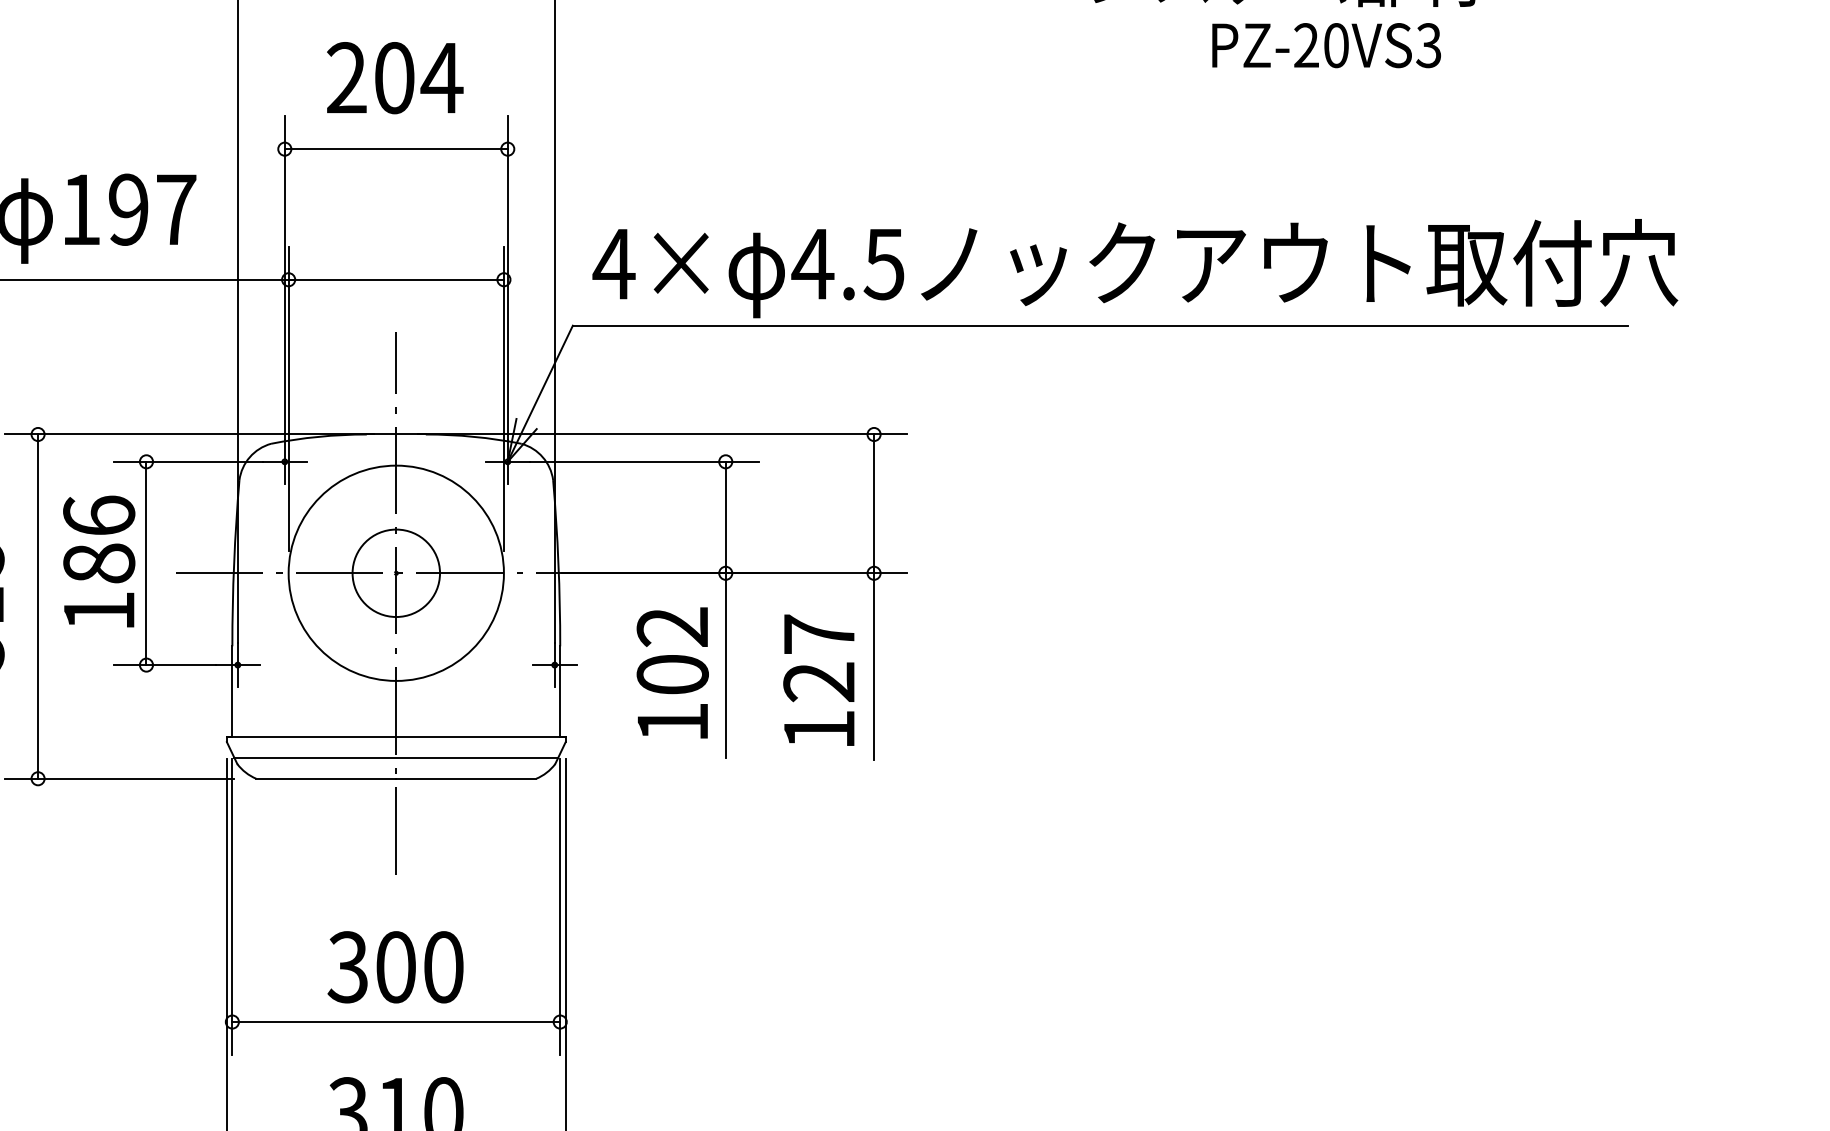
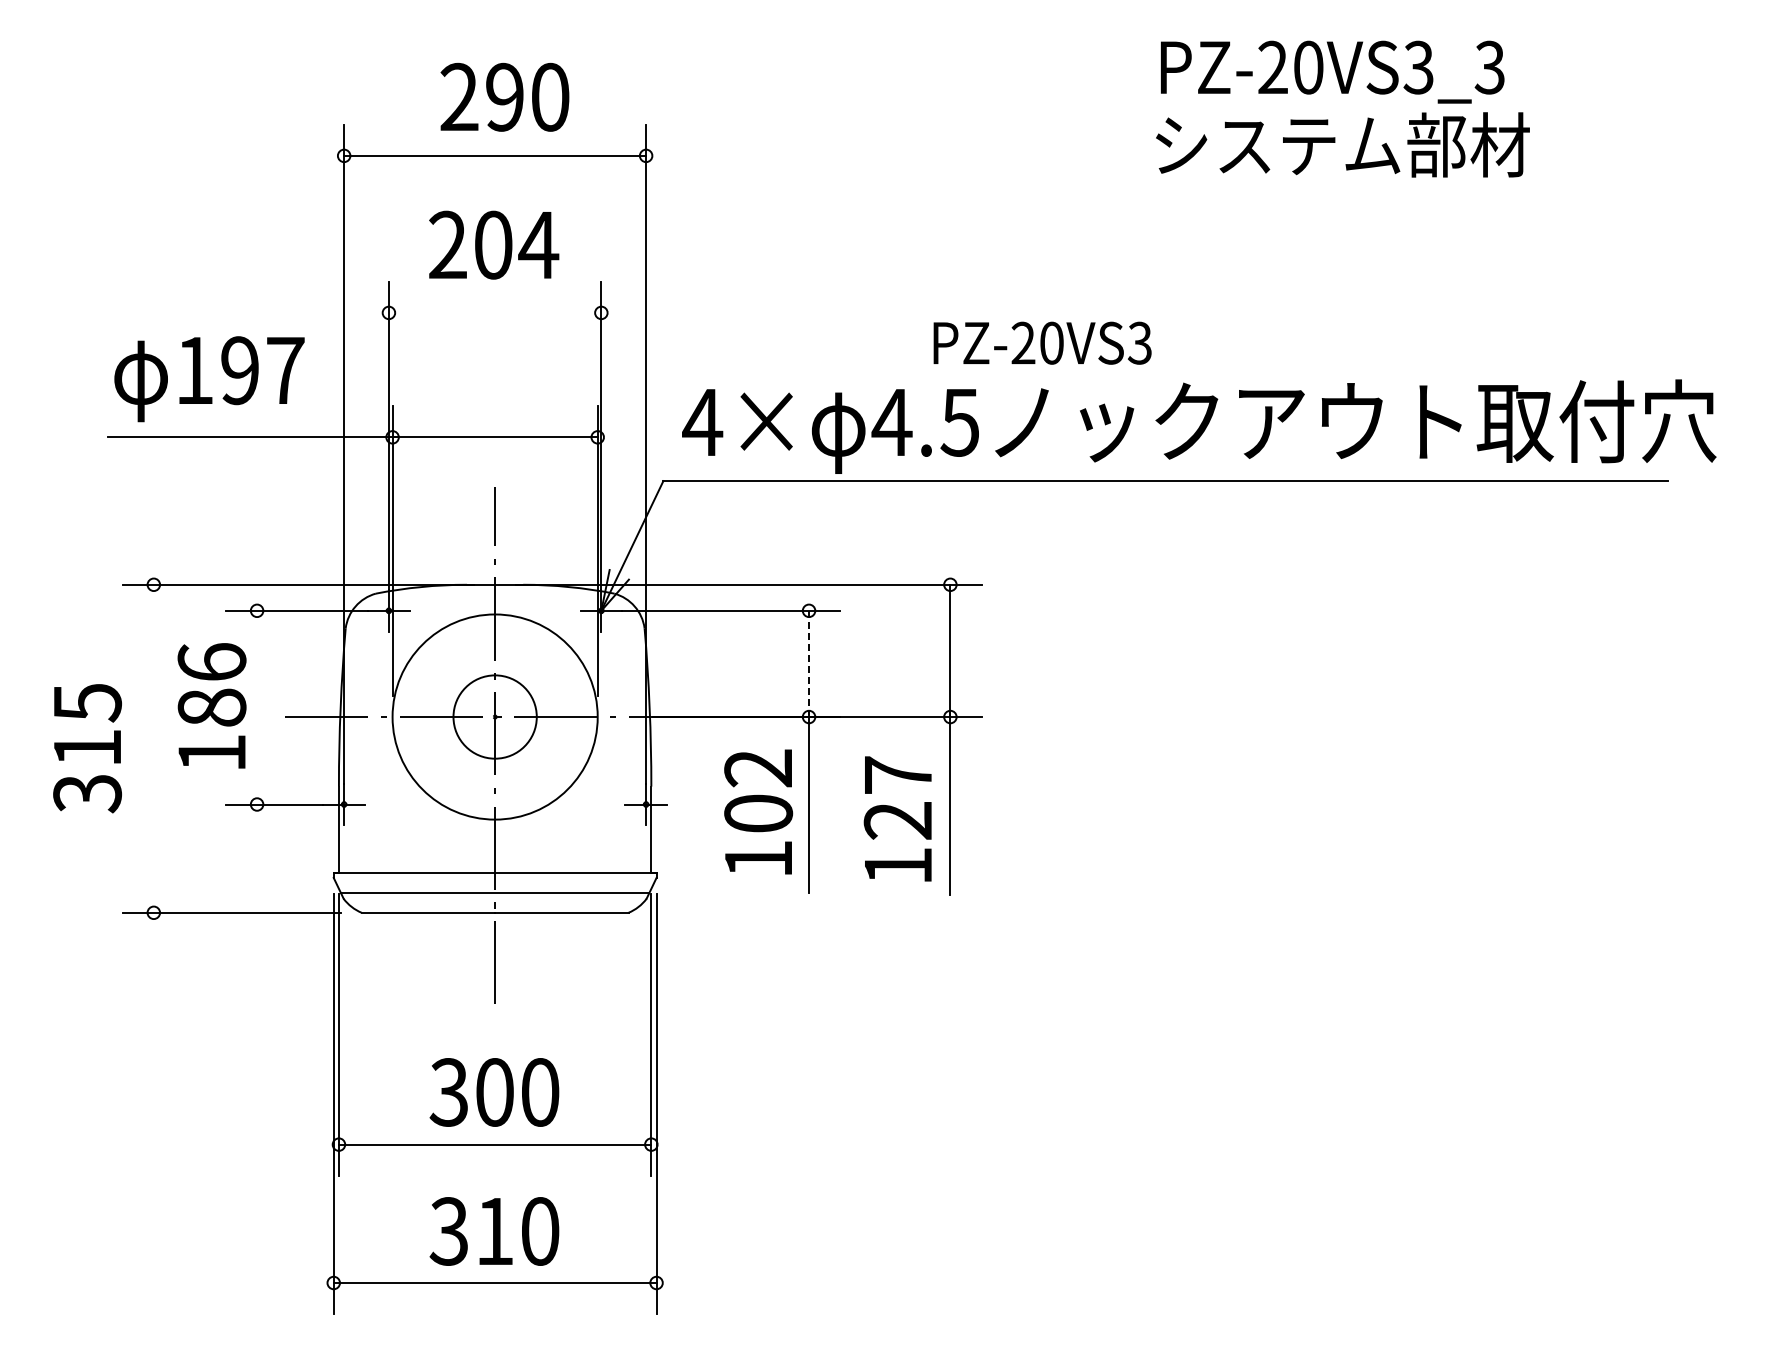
text: (1326, 44) -> (1042, 342), moved
line: (395, 148) -> (494, 312), removed
line: (726, 517) -> (809, 663), solid -> dashed
line: (146, 563) -> (257, 707), removed
line: (37, 606) -> (153, 748), removed

